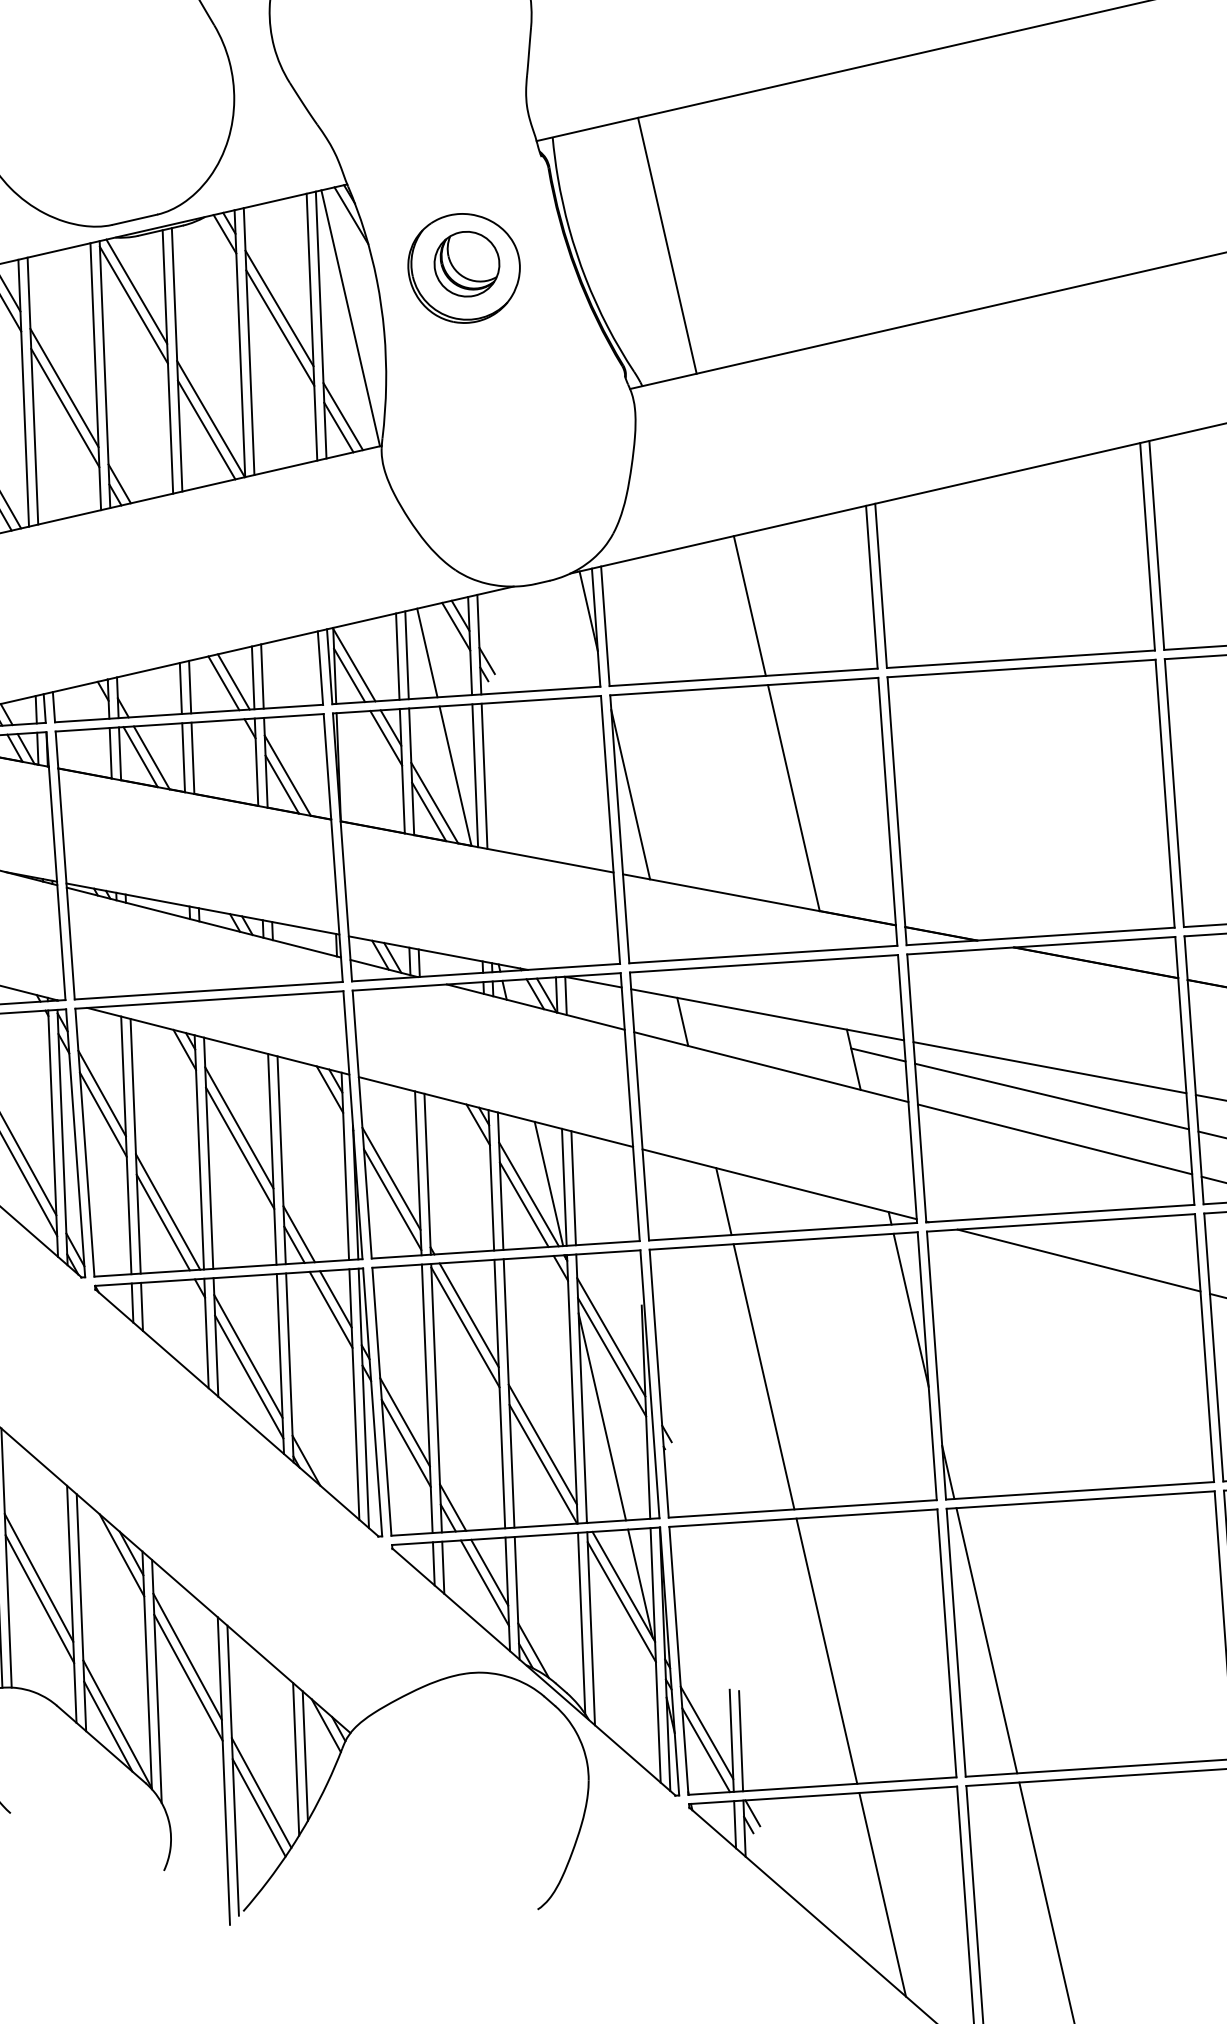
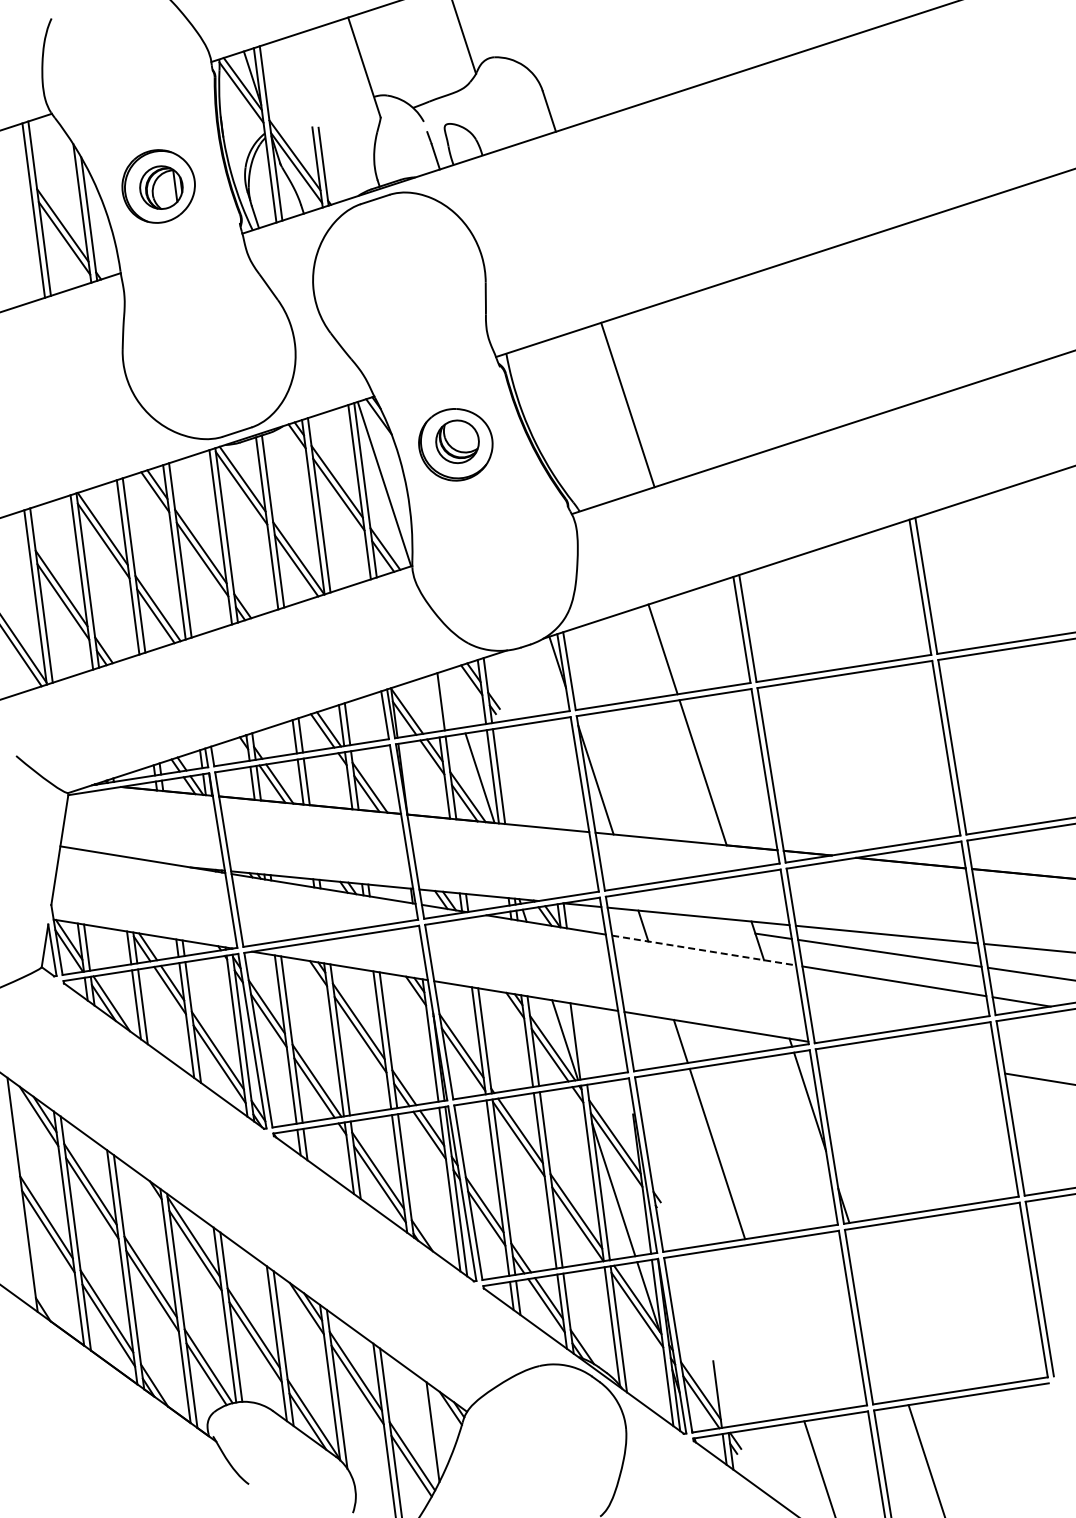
line: (666, 244) -> (627, 404), moved
line: (427, 652) -> (454, 698), removed
line: (396, 656) -> (434, 703), removed
line: (771, 1067) -> (704, 950), solid -> dashed
line: (573, 1188) -> (581, 1041), removed
line: (1077, 1260) -> (916, 1059), removed
line: (986, 1639) -> (878, 1313), removed
line: (826, 1651) -> (774, 1330), removed
line: (740, 1741) -> (723, 1394), removed
line: (304, 1755) -> (438, 1429), removed

